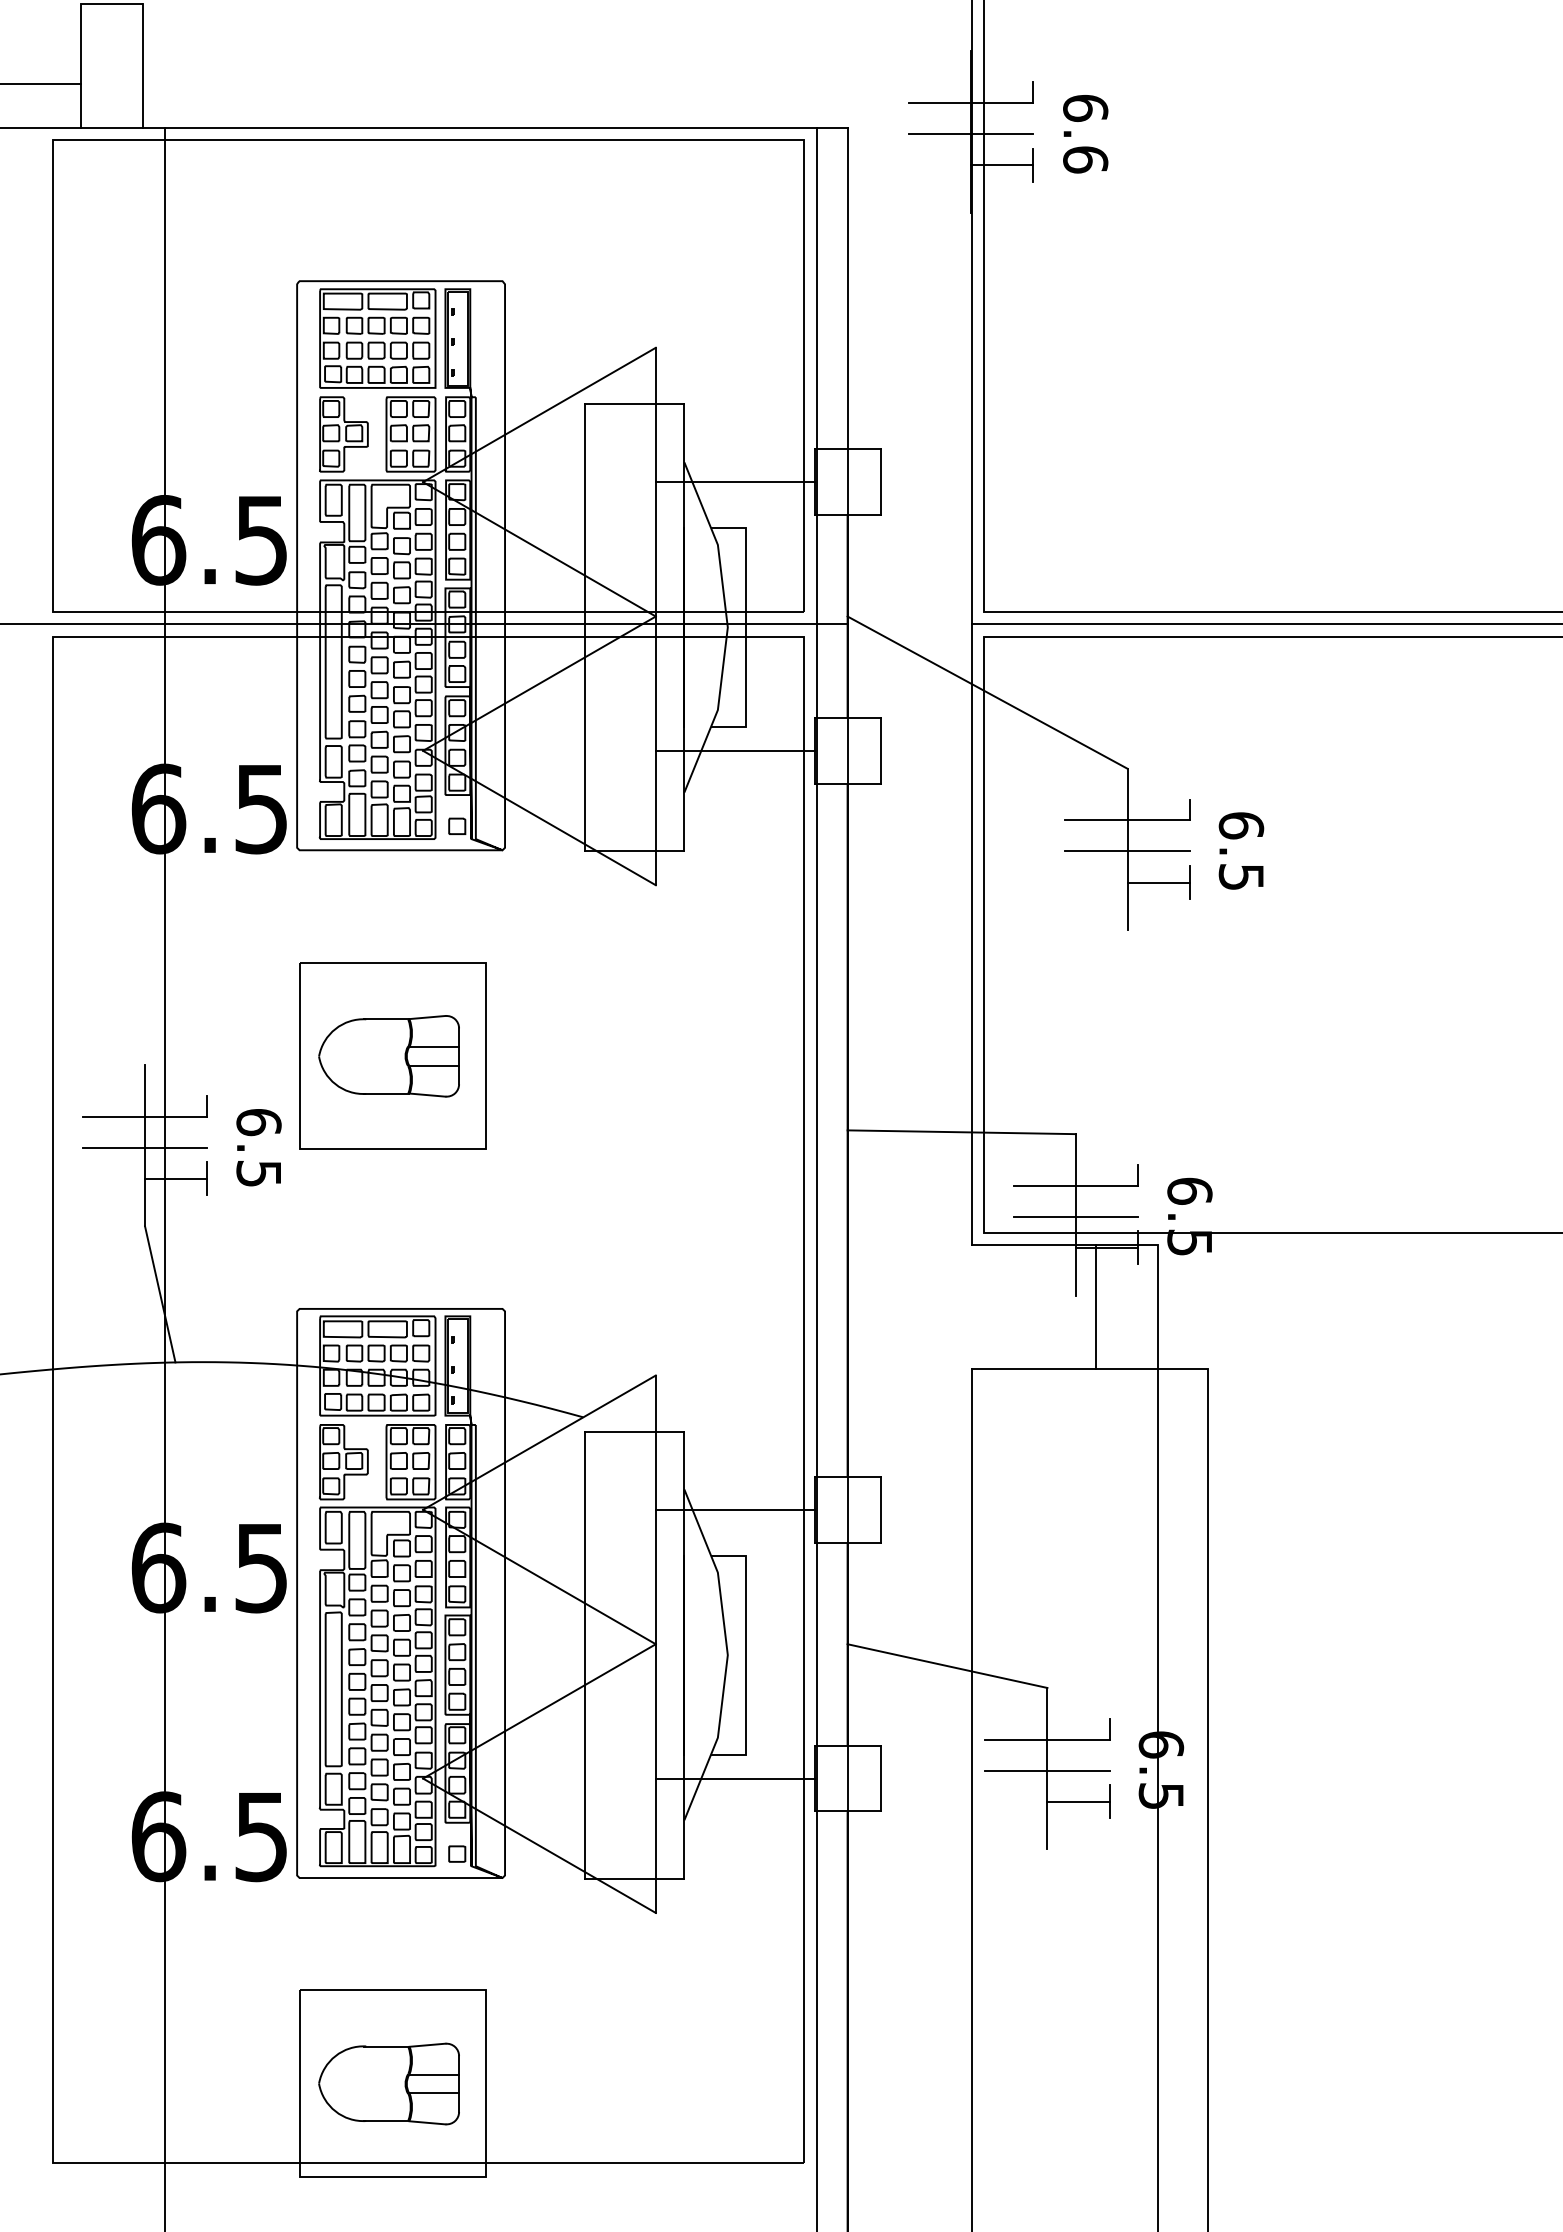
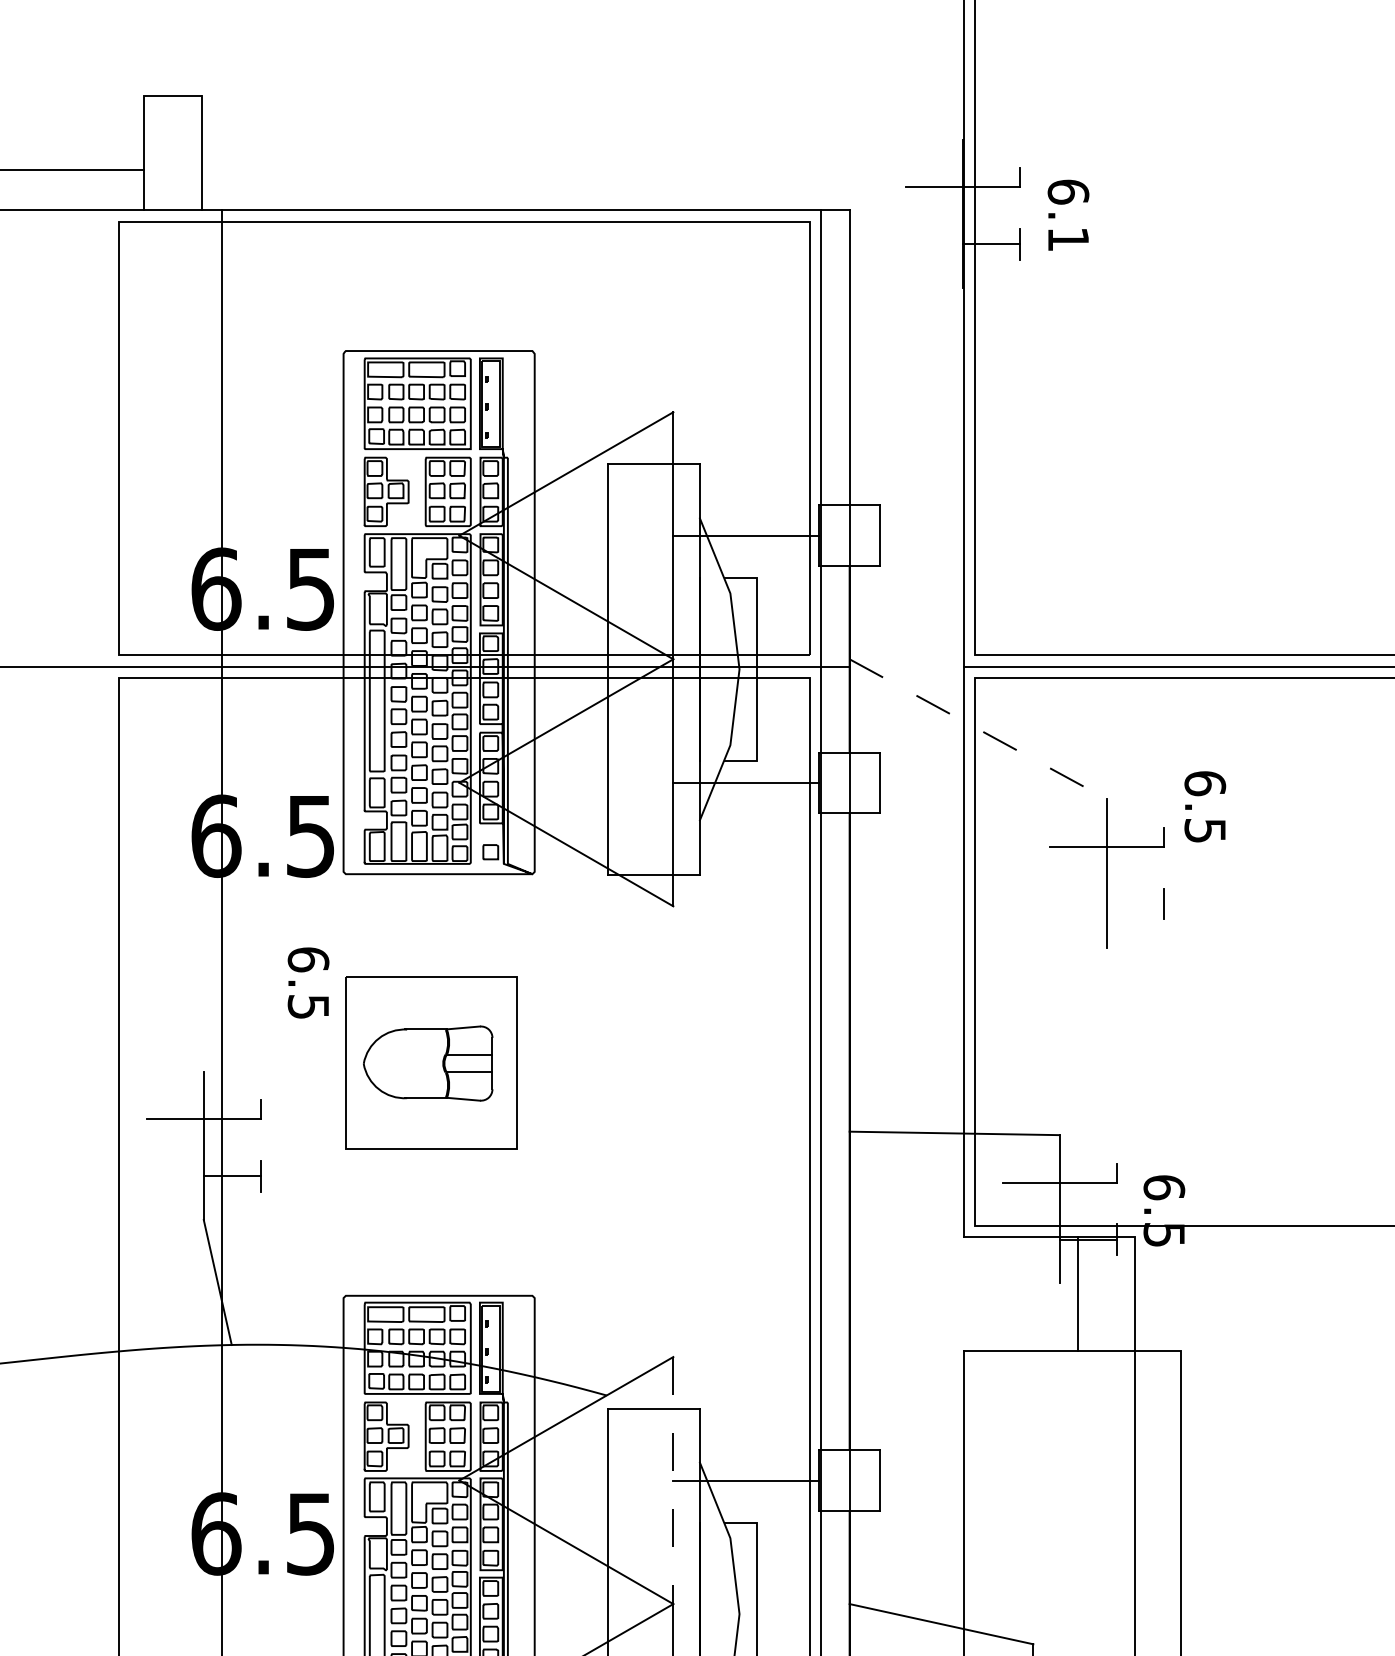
line: (971, 134) -> (963, 216), removed
text: (1085, 159) -> (1068, 239), 6.6 -> 6.1
line: (987, 692) -> (978, 729), solid -> dashed
text: (1241, 850) -> (1205, 806), moved
line: (1127, 851) -> (1106, 875), removed
line: (1158, 882) -> (1135, 903), removed
line: (145, 1147) -> (204, 1147), removed
text: (258, 1147) -> (308, 982), moved
line: (1075, 1216) -> (1059, 1210), removed
line: (655, 1510) -> (673, 1481), solid -> dashed

